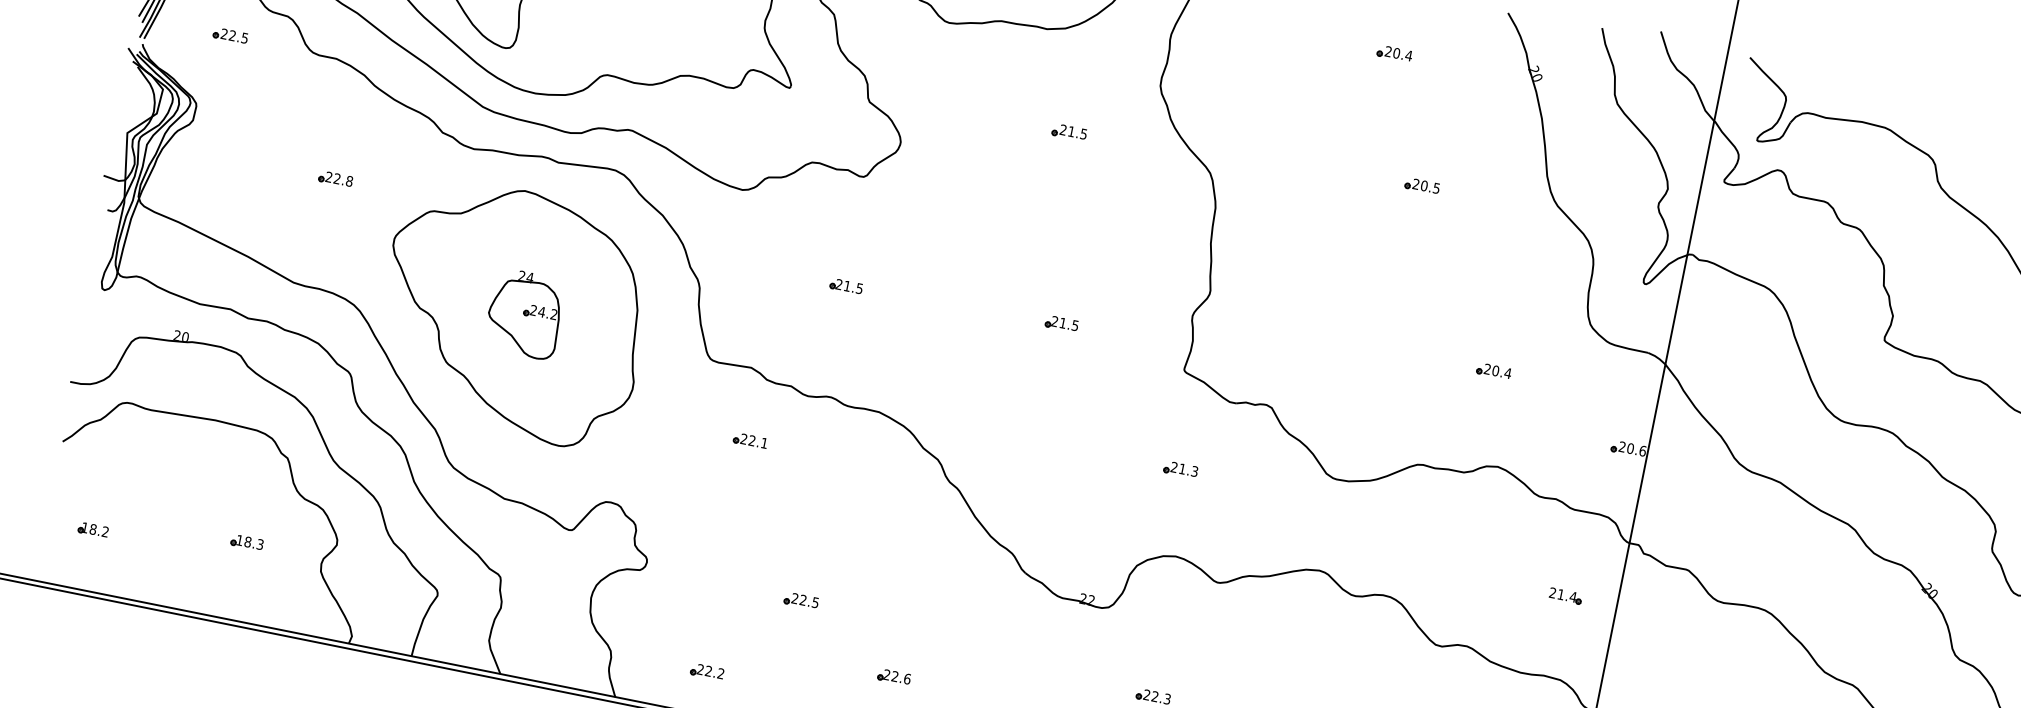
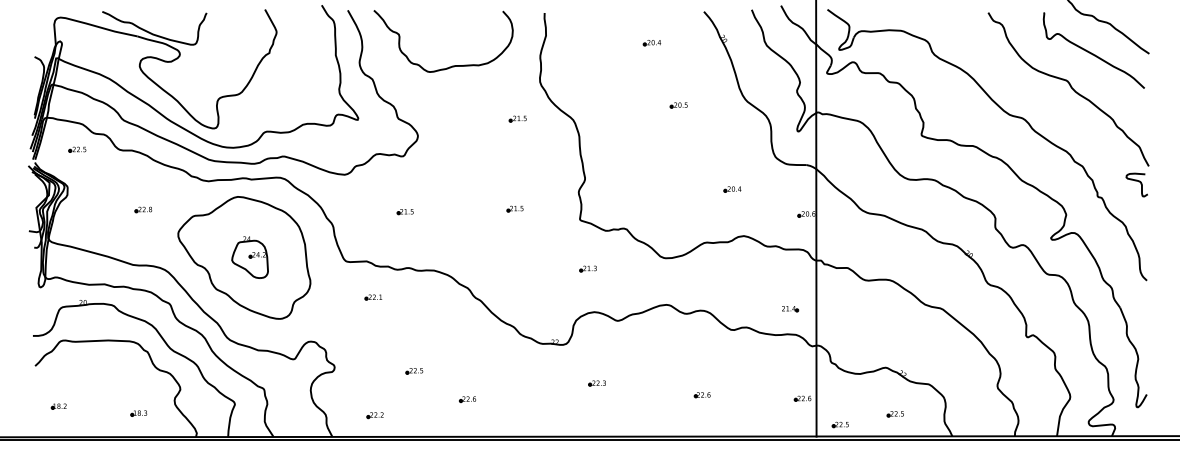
part: (1068, 131) -> (517, 118), moved
part: (246, 542) -> (138, 413), moved
part: (1566, 597) -> (790, 309), moved

